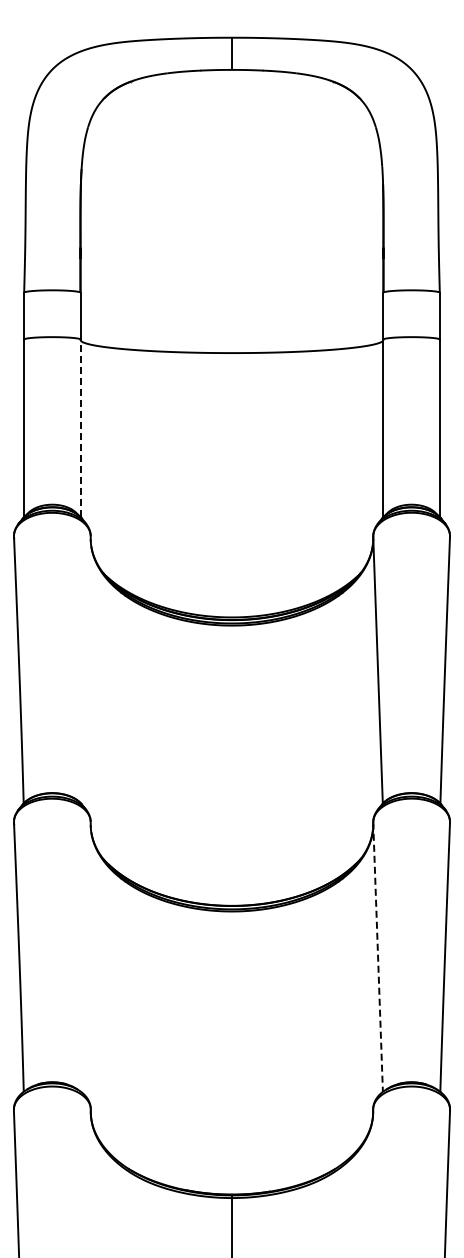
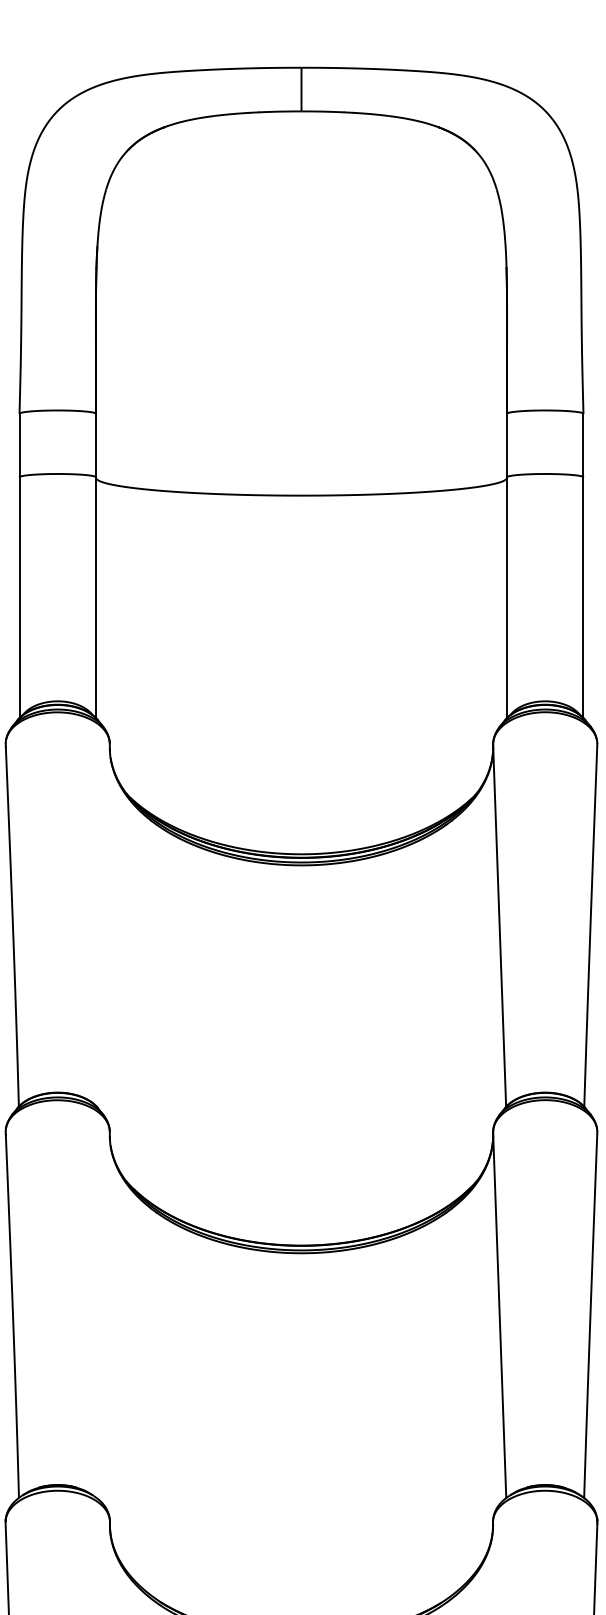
line: (80, 428) -> (95, 597), dashed -> solid
line: (378, 957) -> (500, 1315), dashed -> solid

